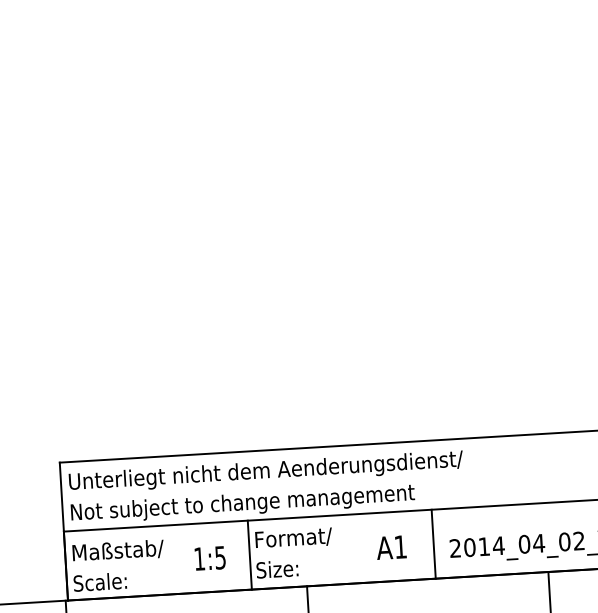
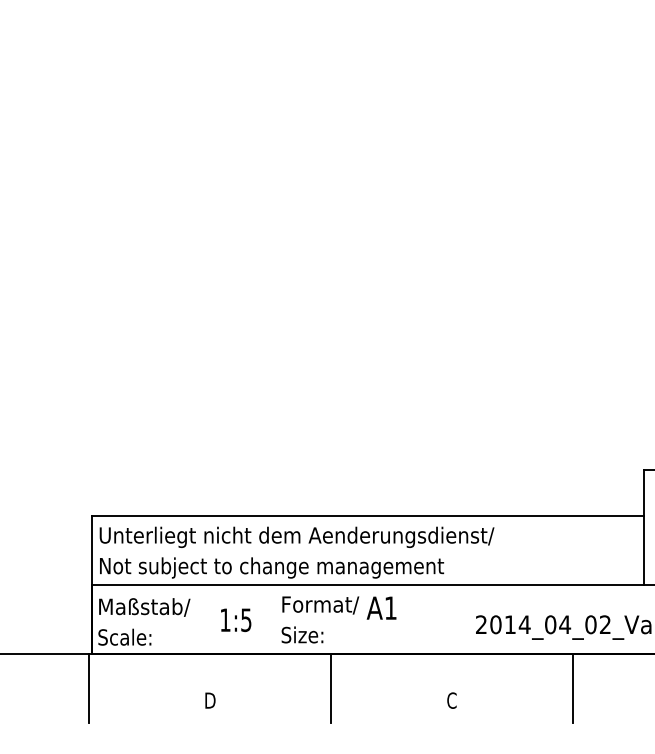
line: (434, 543) -> (460, 618), removed
text: (391, 546) -> (381, 607), moved
line: (249, 554) -> (275, 618), removed

